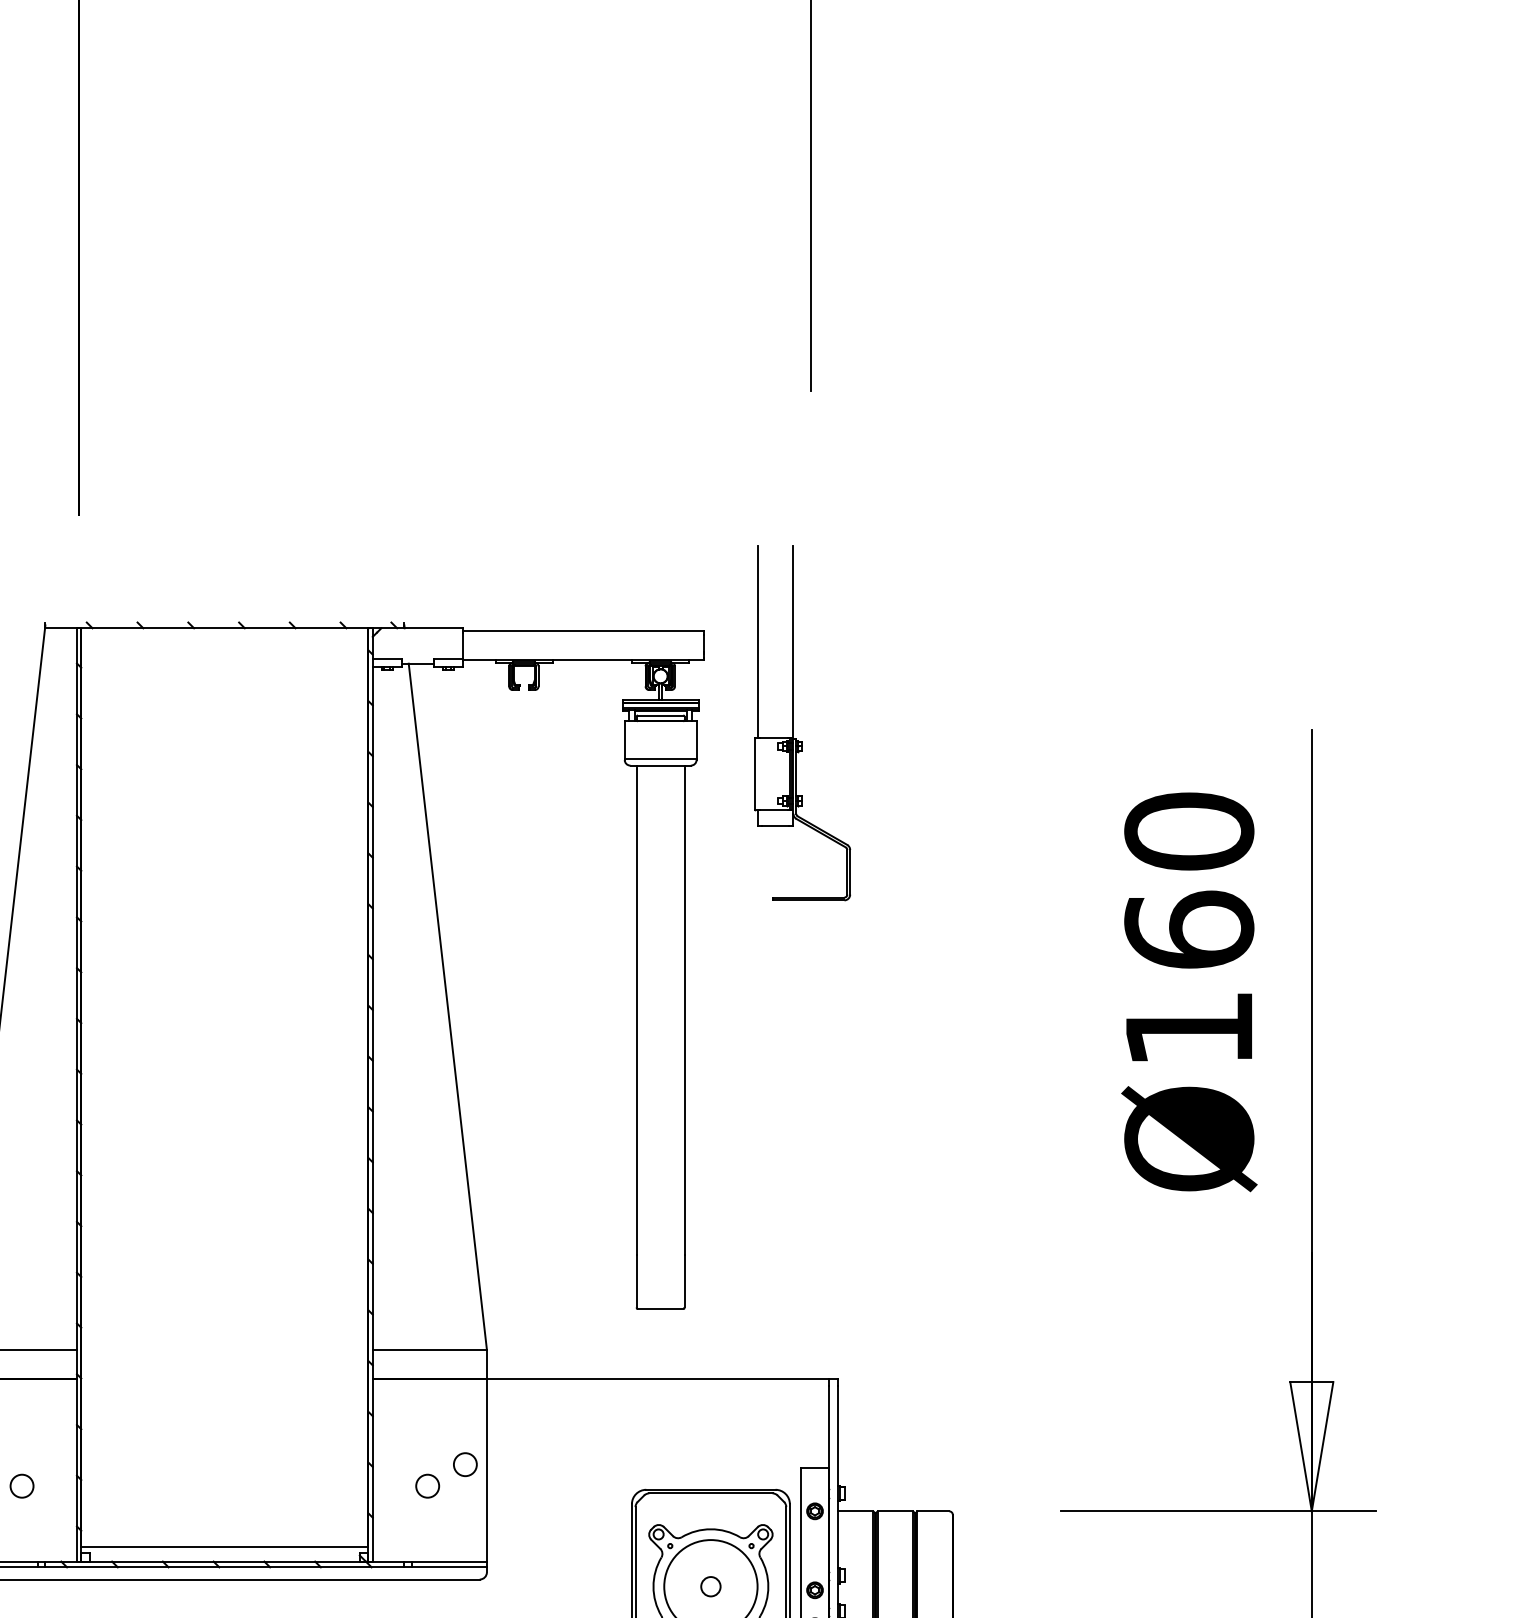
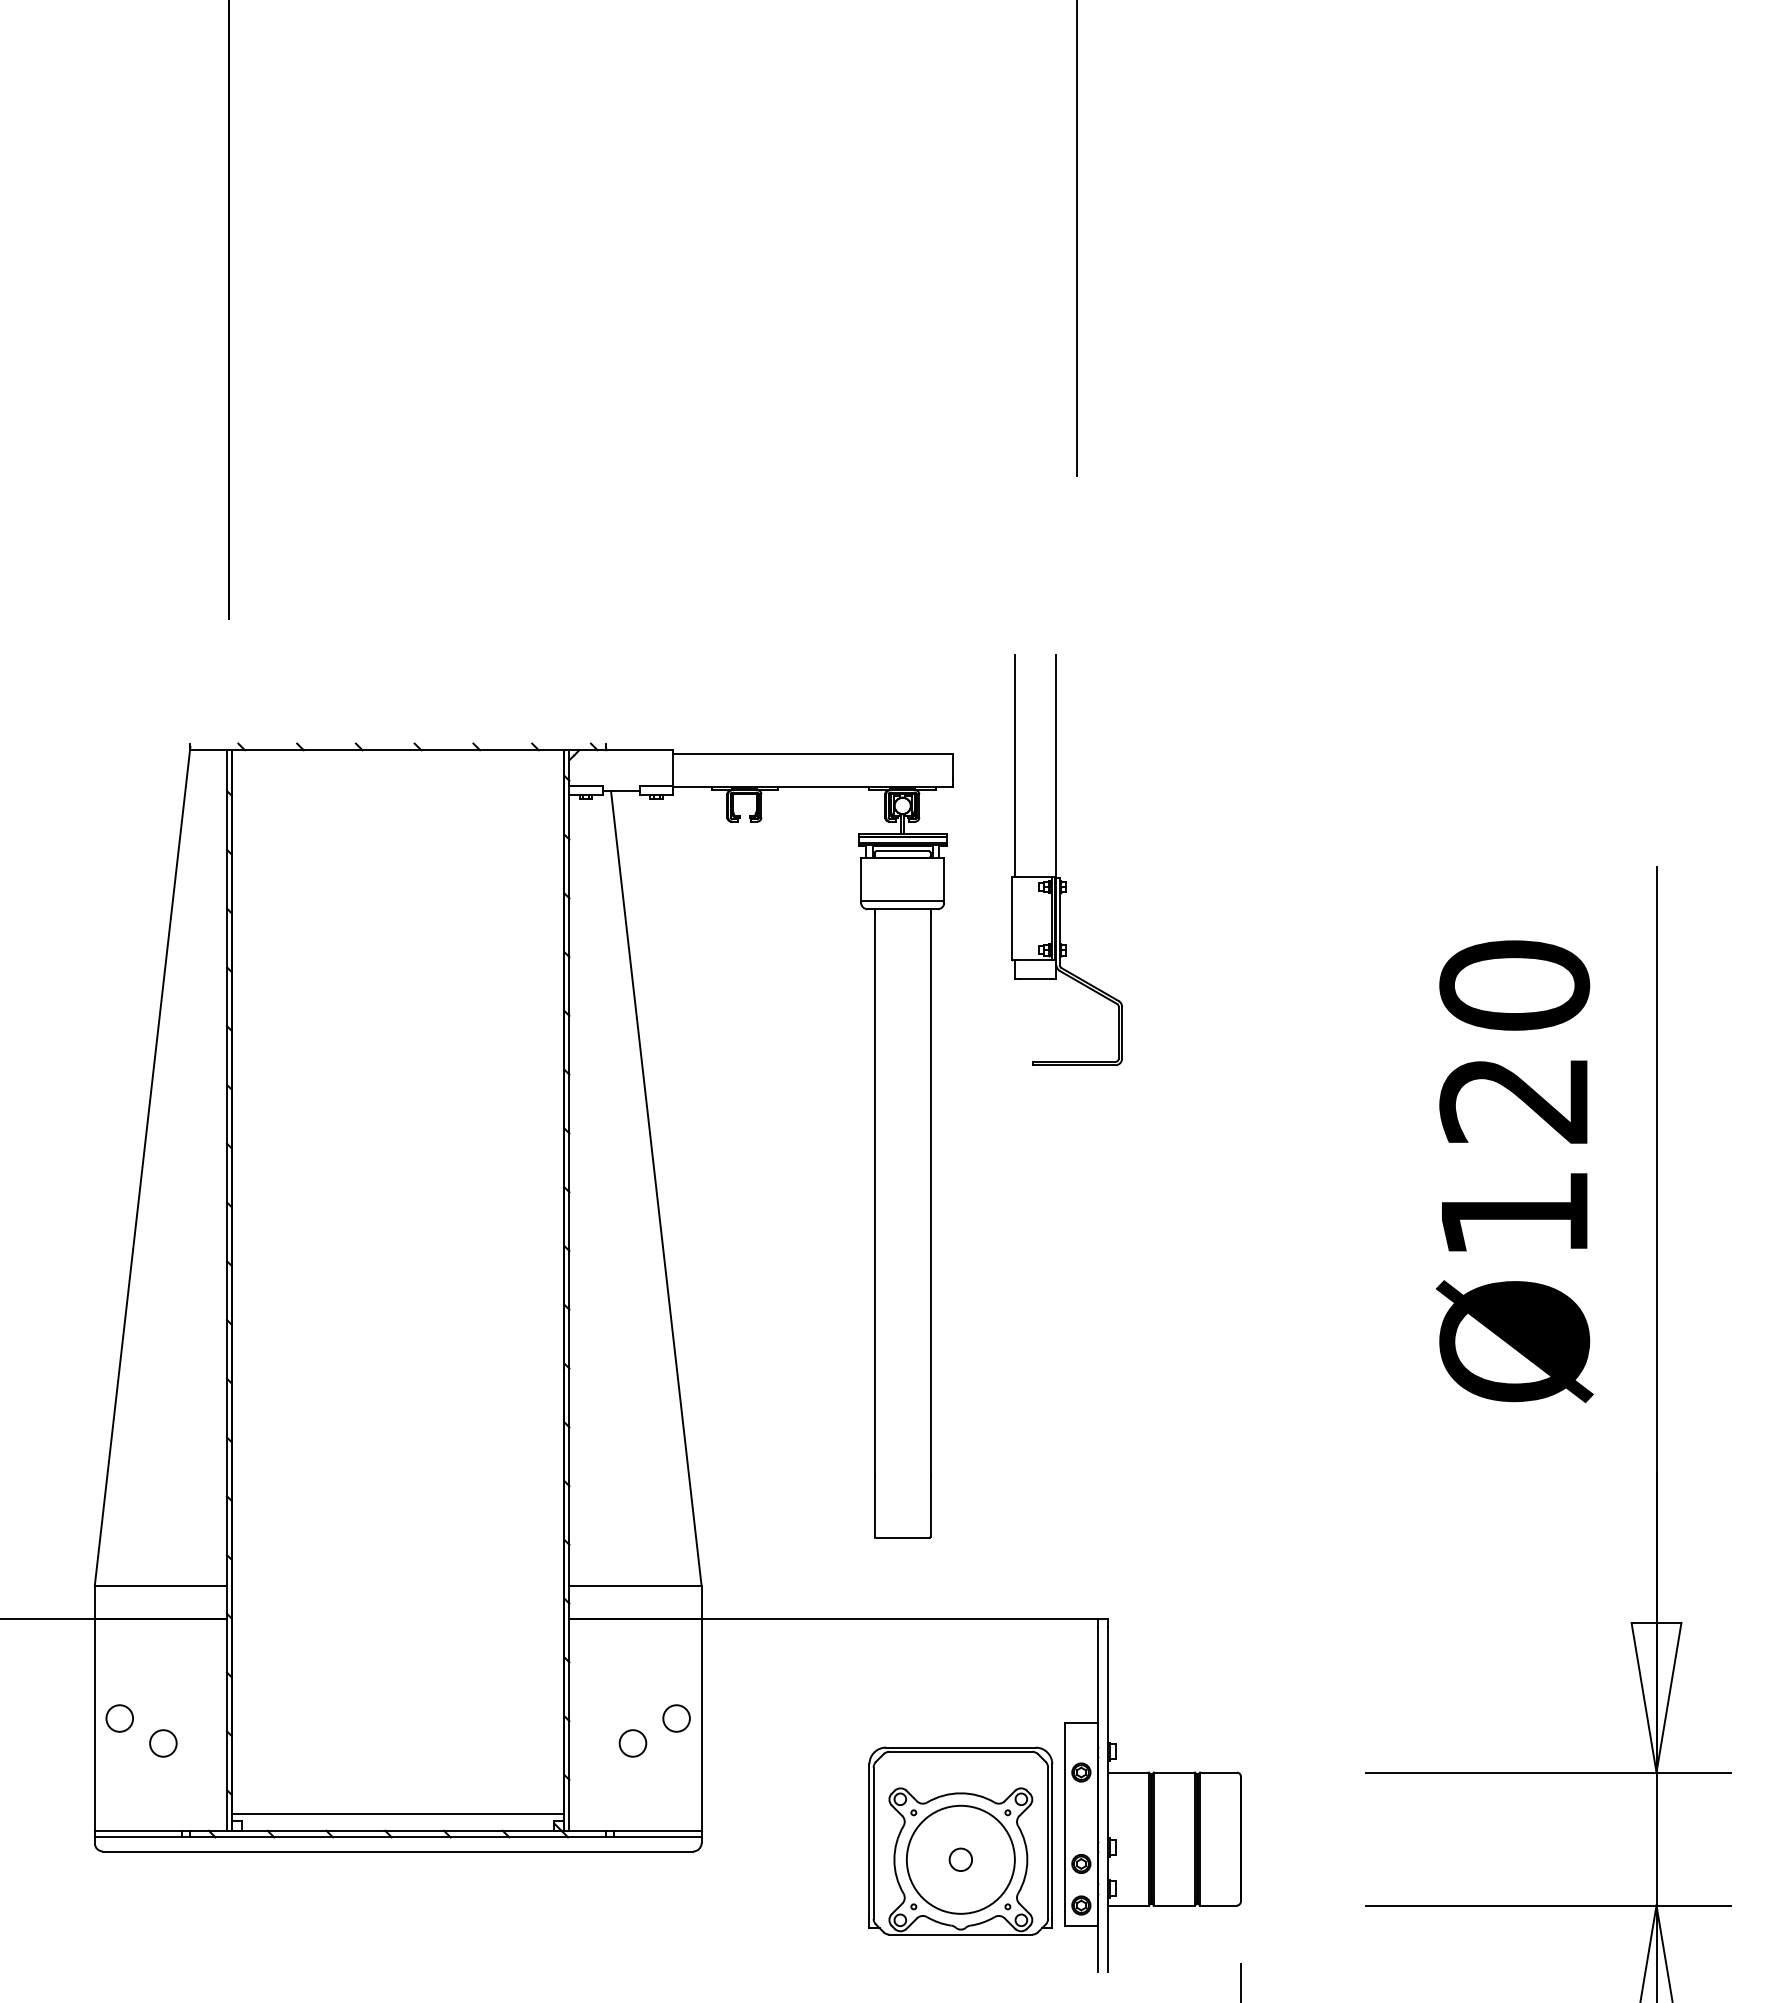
text: (1189, 929) -> (1514, 1098), Ø160 -> Ø120

